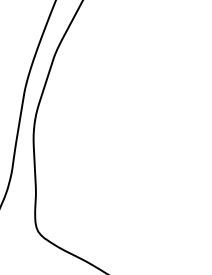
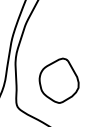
part: (126, 174) -> (58, 80), added

